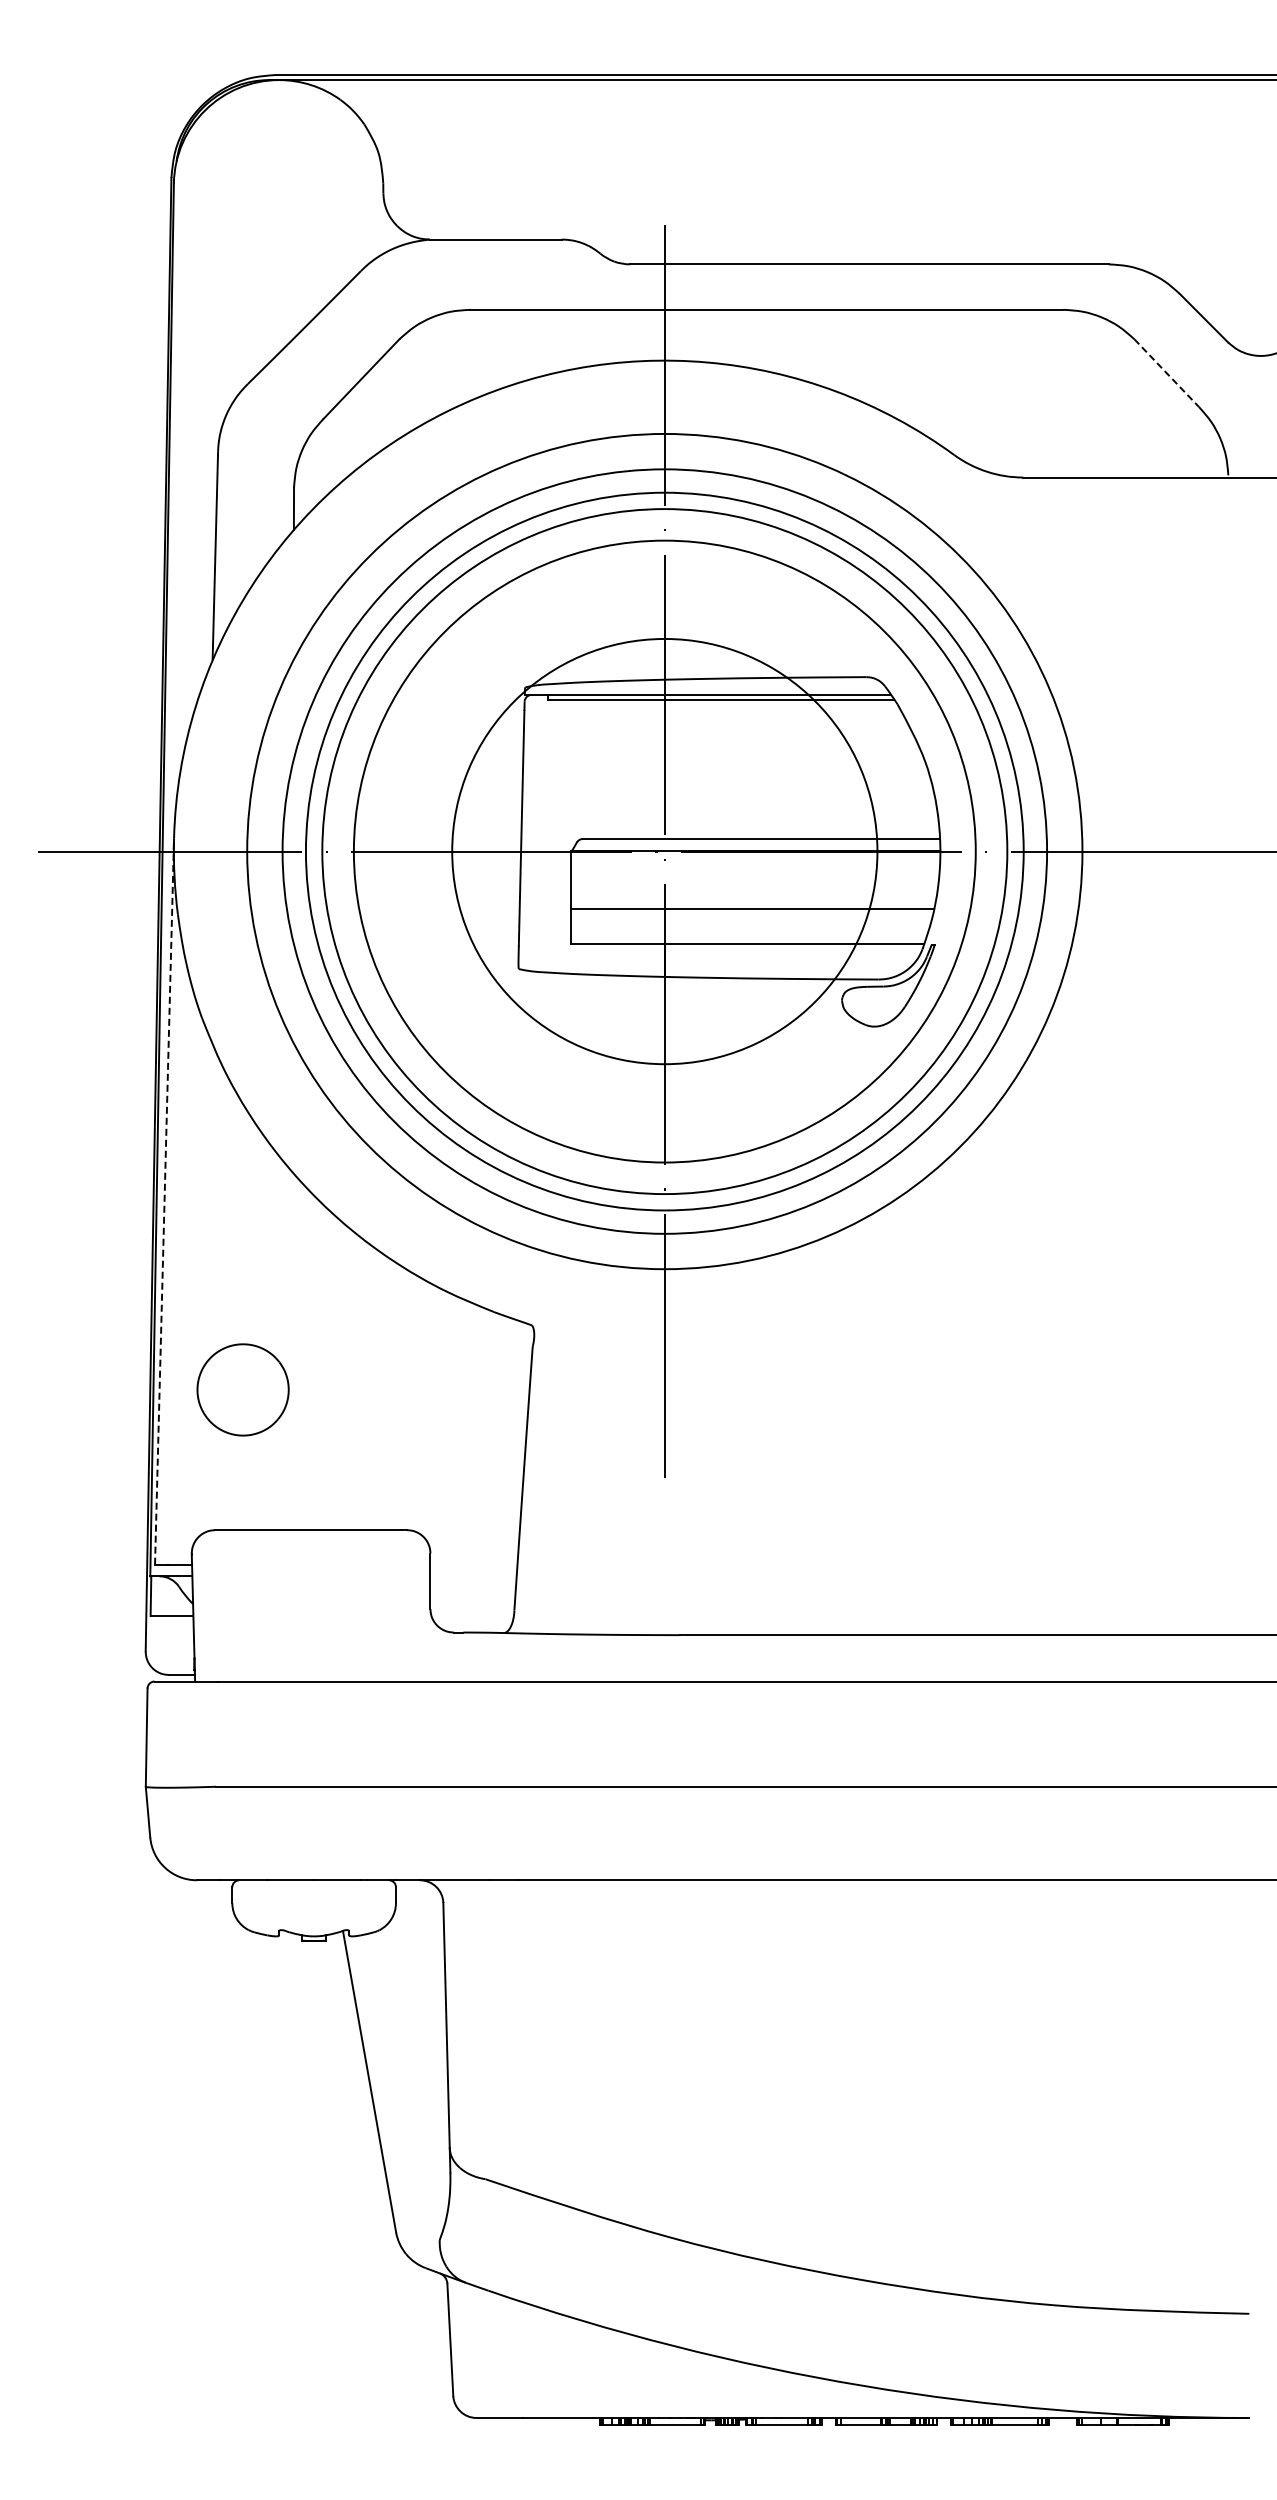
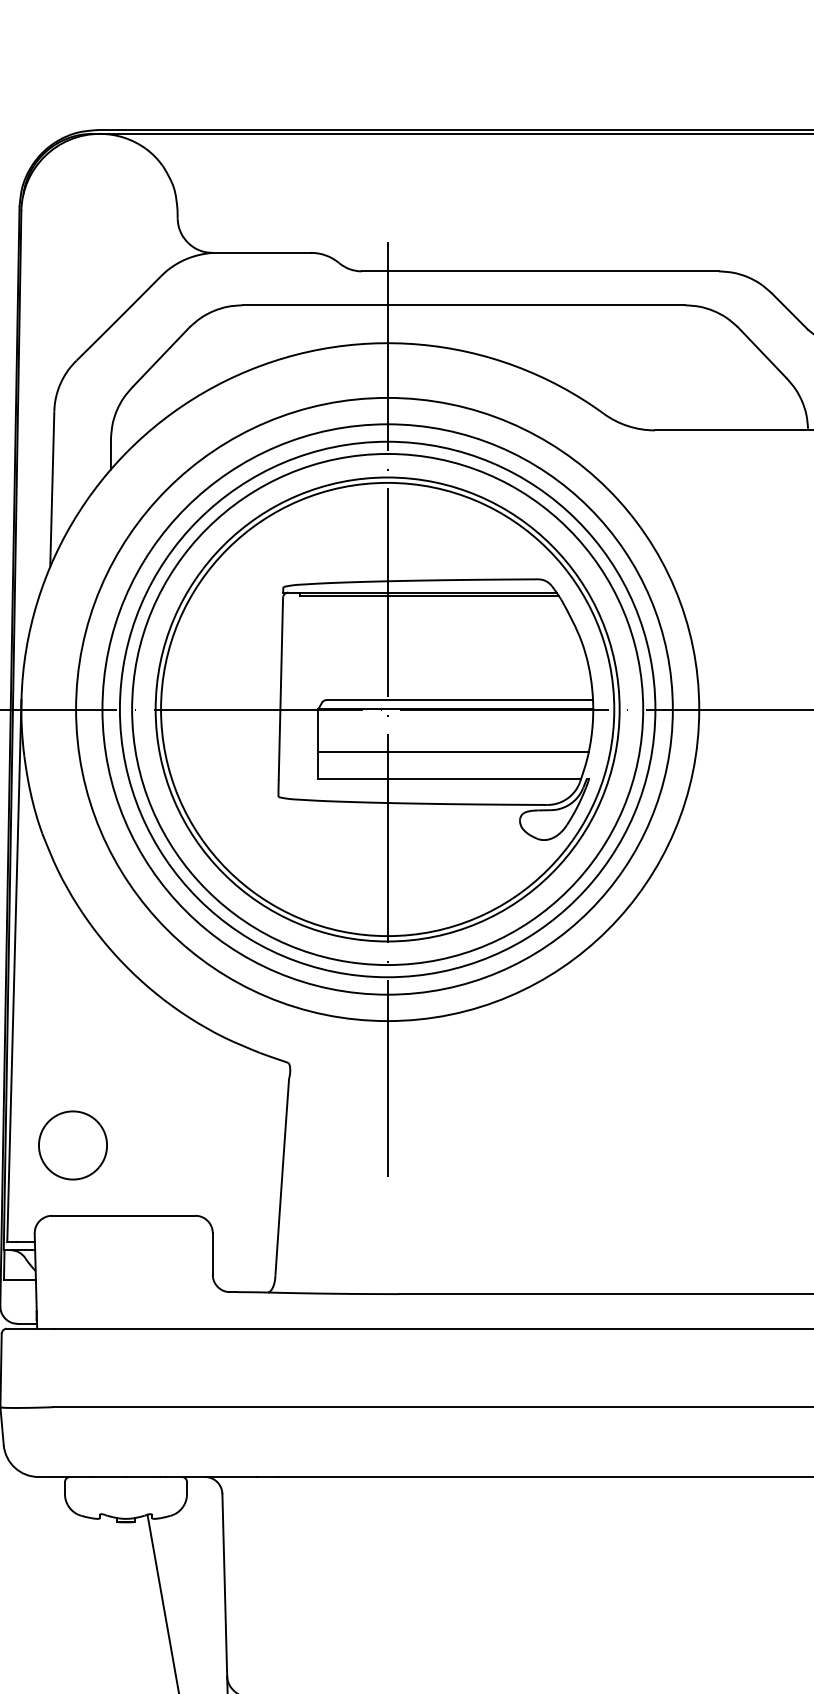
line: (1166, 373) -> (761, 352), dashed -> solid
circle: (664, 851) -> (387, 709), size x1.43
line: (164, 1201) -> (14, 970), dashed -> solid
part: (242, 1389) -> (72, 1145), moved

